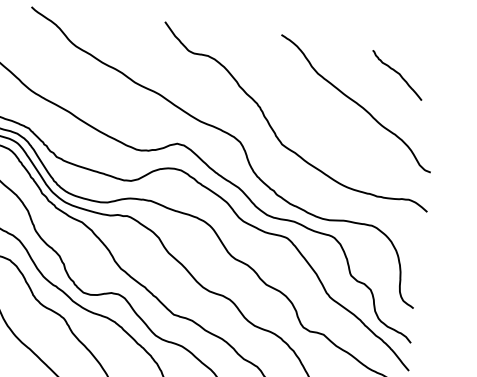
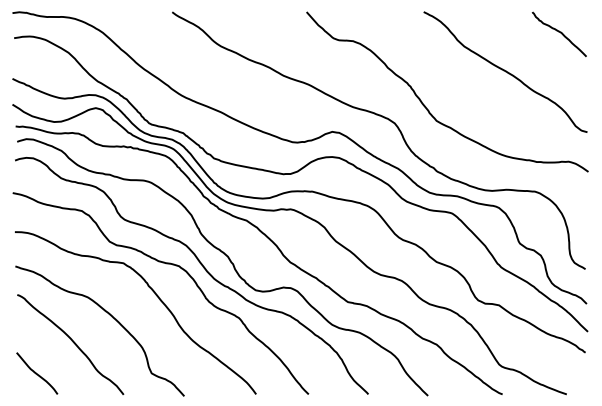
curve: (396, 73) -> (558, 32), moved

